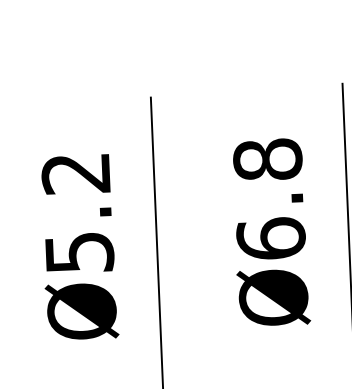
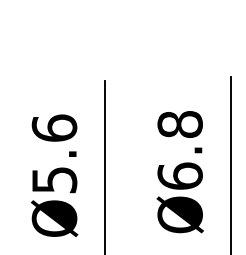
text: (76, 172) -> (54, 127), Ø5.2 -> Ø5.6

